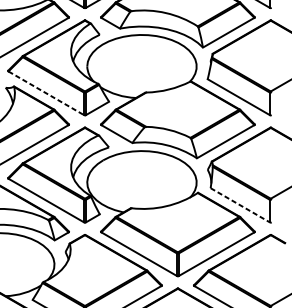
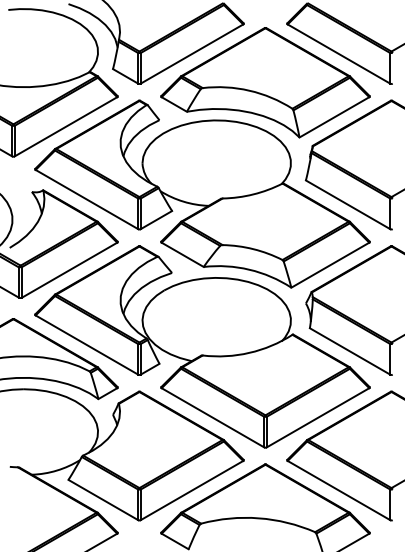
line: (46, 93) -> (87, 199), dashed -> solid
line: (240, 205) -> (350, 351), dashed -> solid

